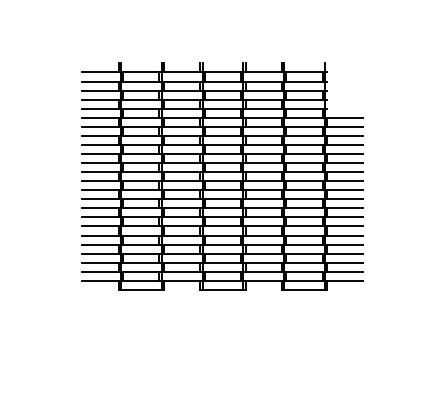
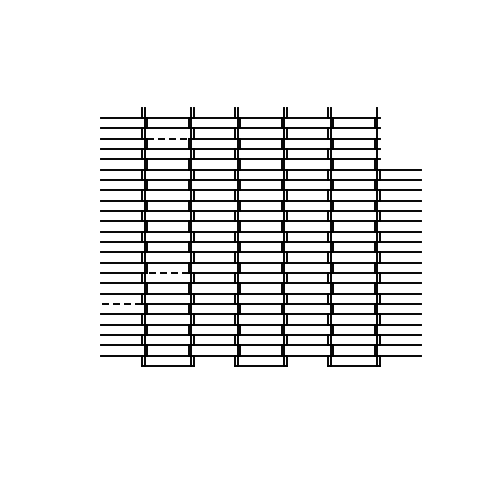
line: (141, 90) -> (167, 138), solid -> dashed
line: (141, 208) -> (167, 273), solid -> dashed
line: (100, 235) -> (121, 304), solid -> dashed

